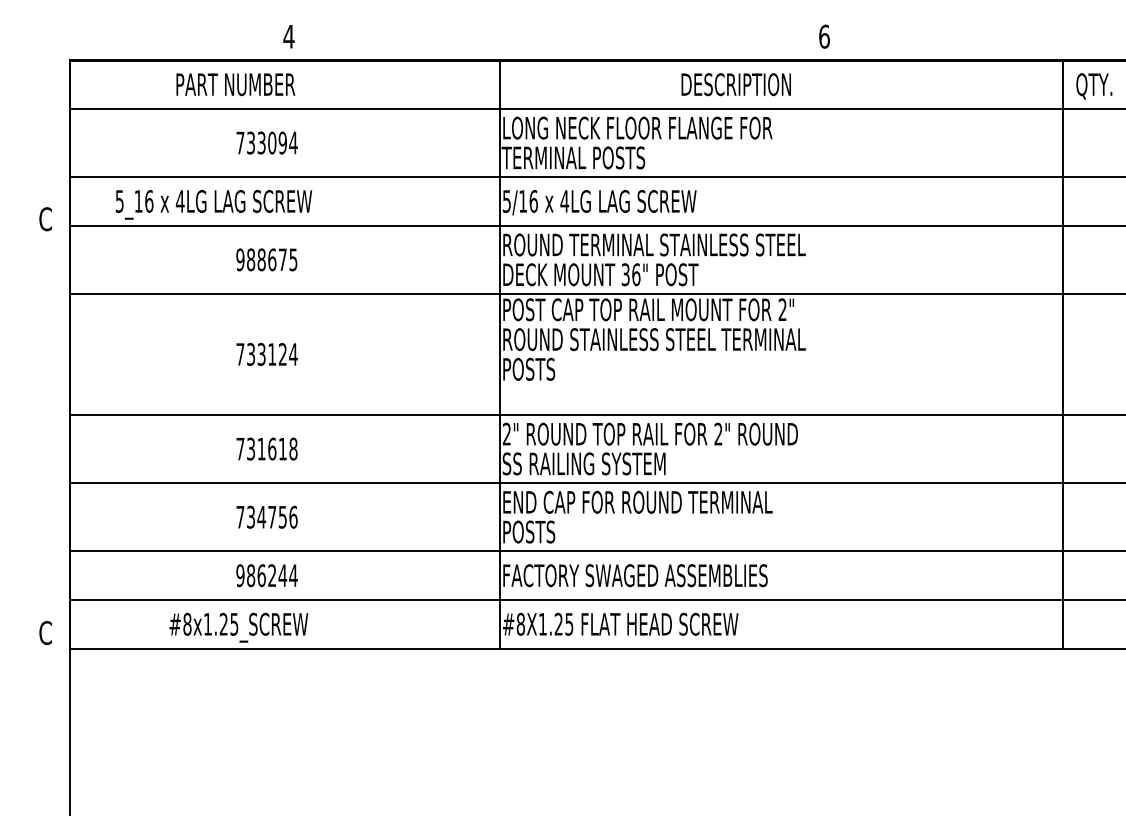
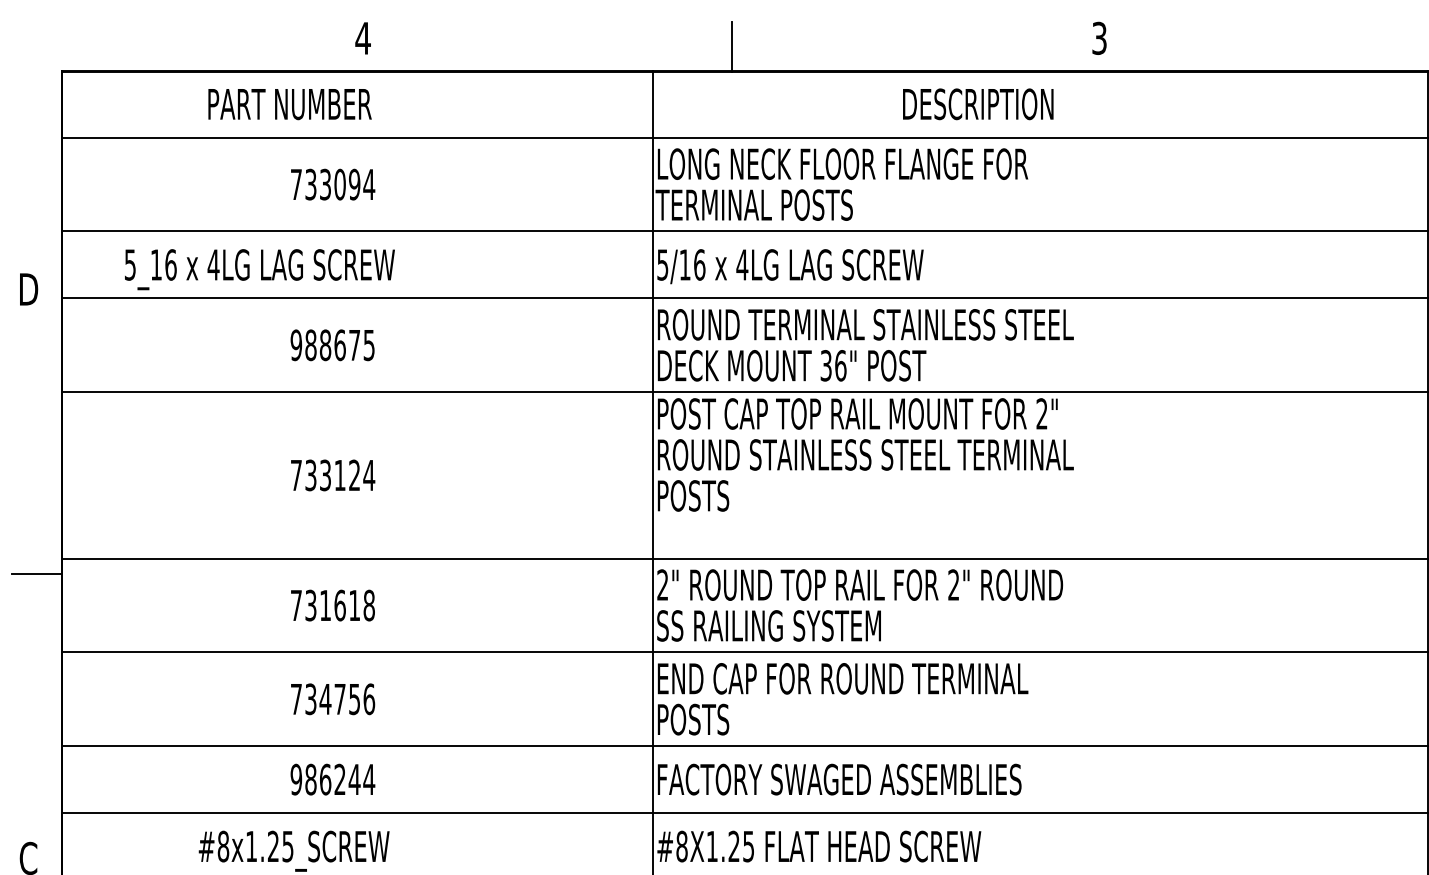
text: (824, 36) -> (1099, 38), 6 -> 3
line: (557, 42) -> (732, 46), added
text: (45, 219) -> (28, 289), C -> D
line: (51, 426) -> (36, 574), added

